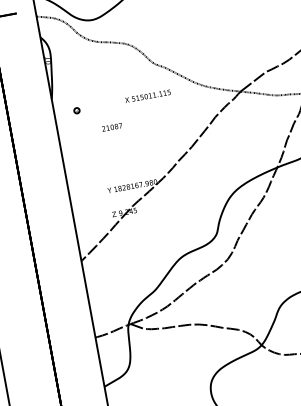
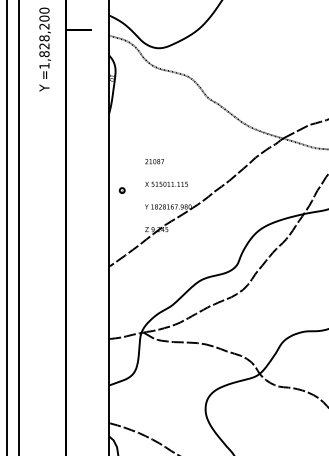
text: (147, 95) -> (166, 183), moved
part: (76, 110) -> (121, 190), moved
text: (111, 127) -> (154, 161), moved

